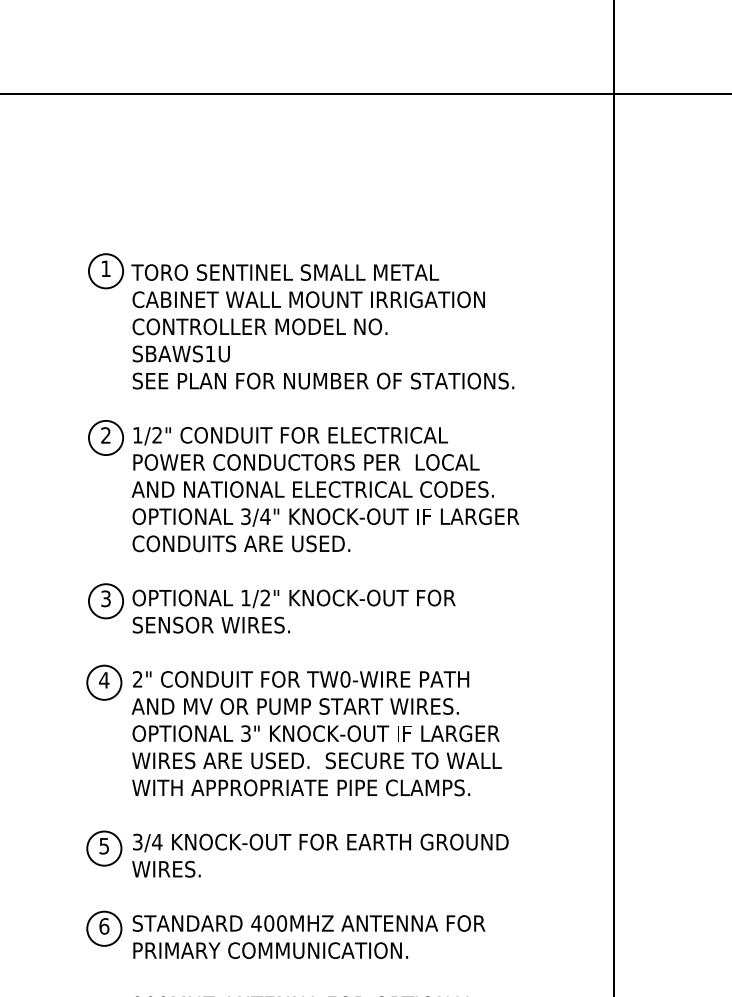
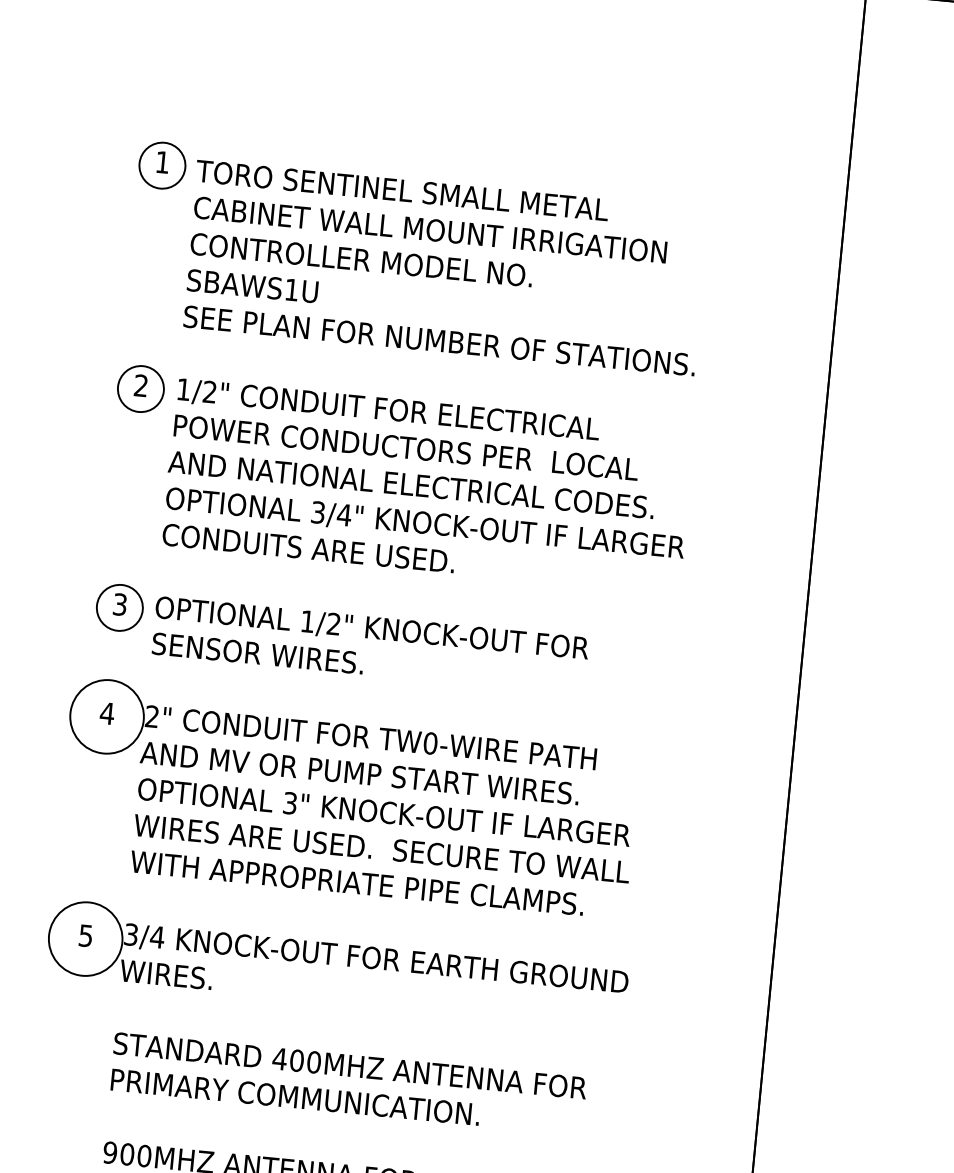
circle: (104, 682) -> (107, 716), size x1.6
circle: (104, 848) -> (85, 938), size x1.6
part: (104, 928) -> (75, 1046), removed

